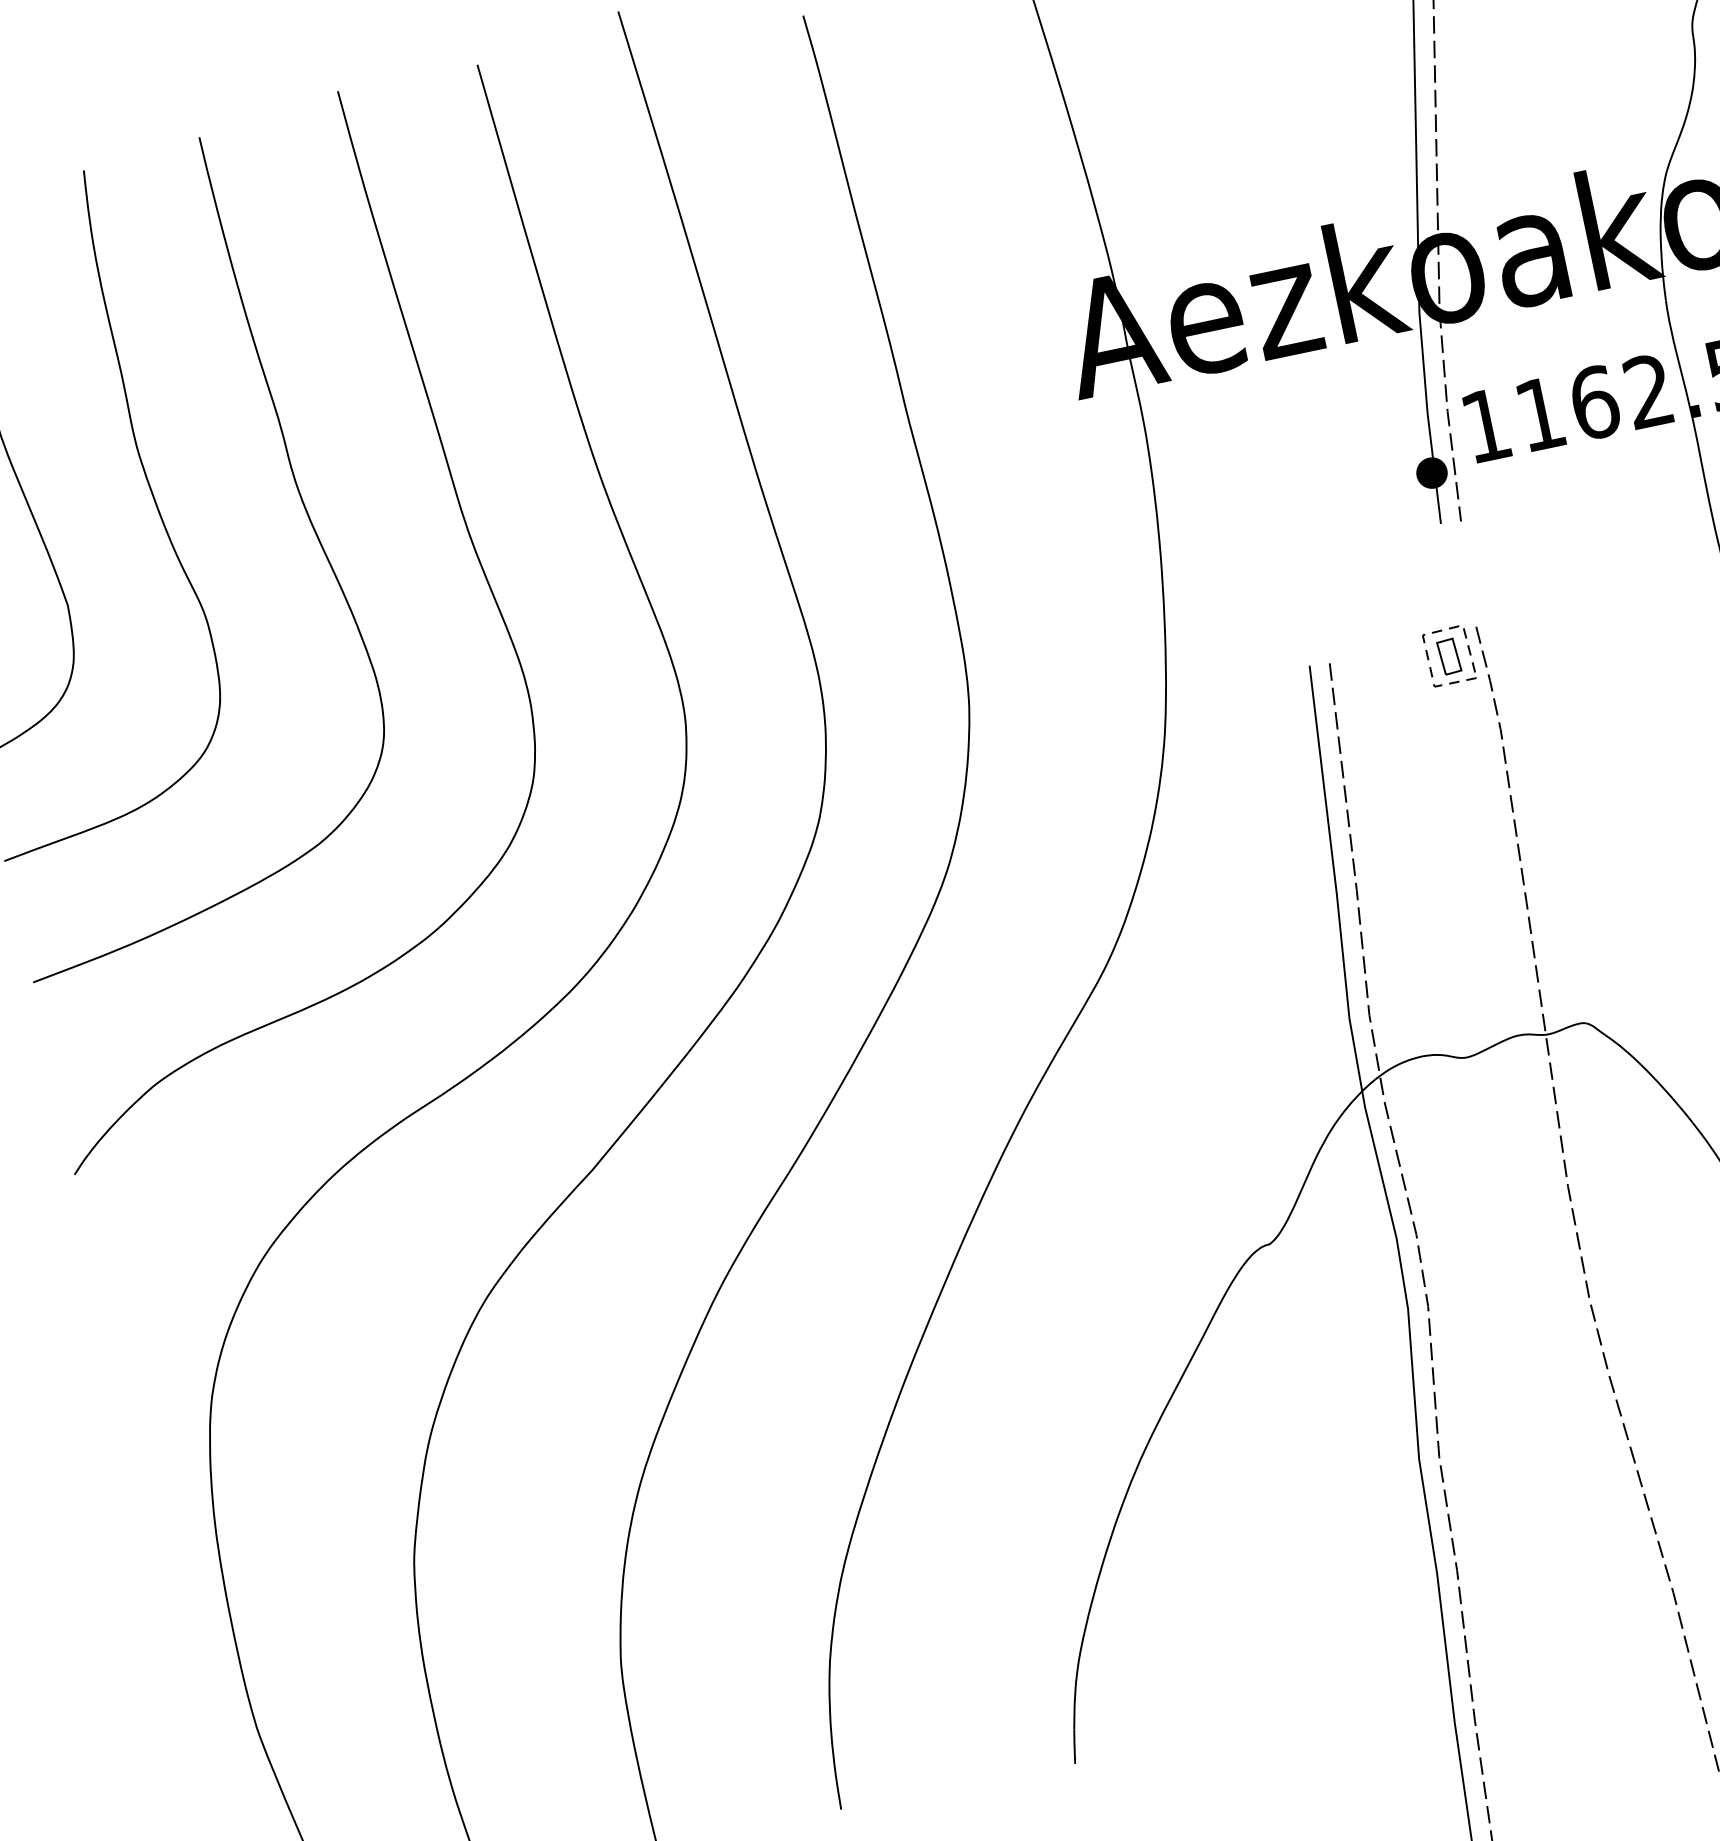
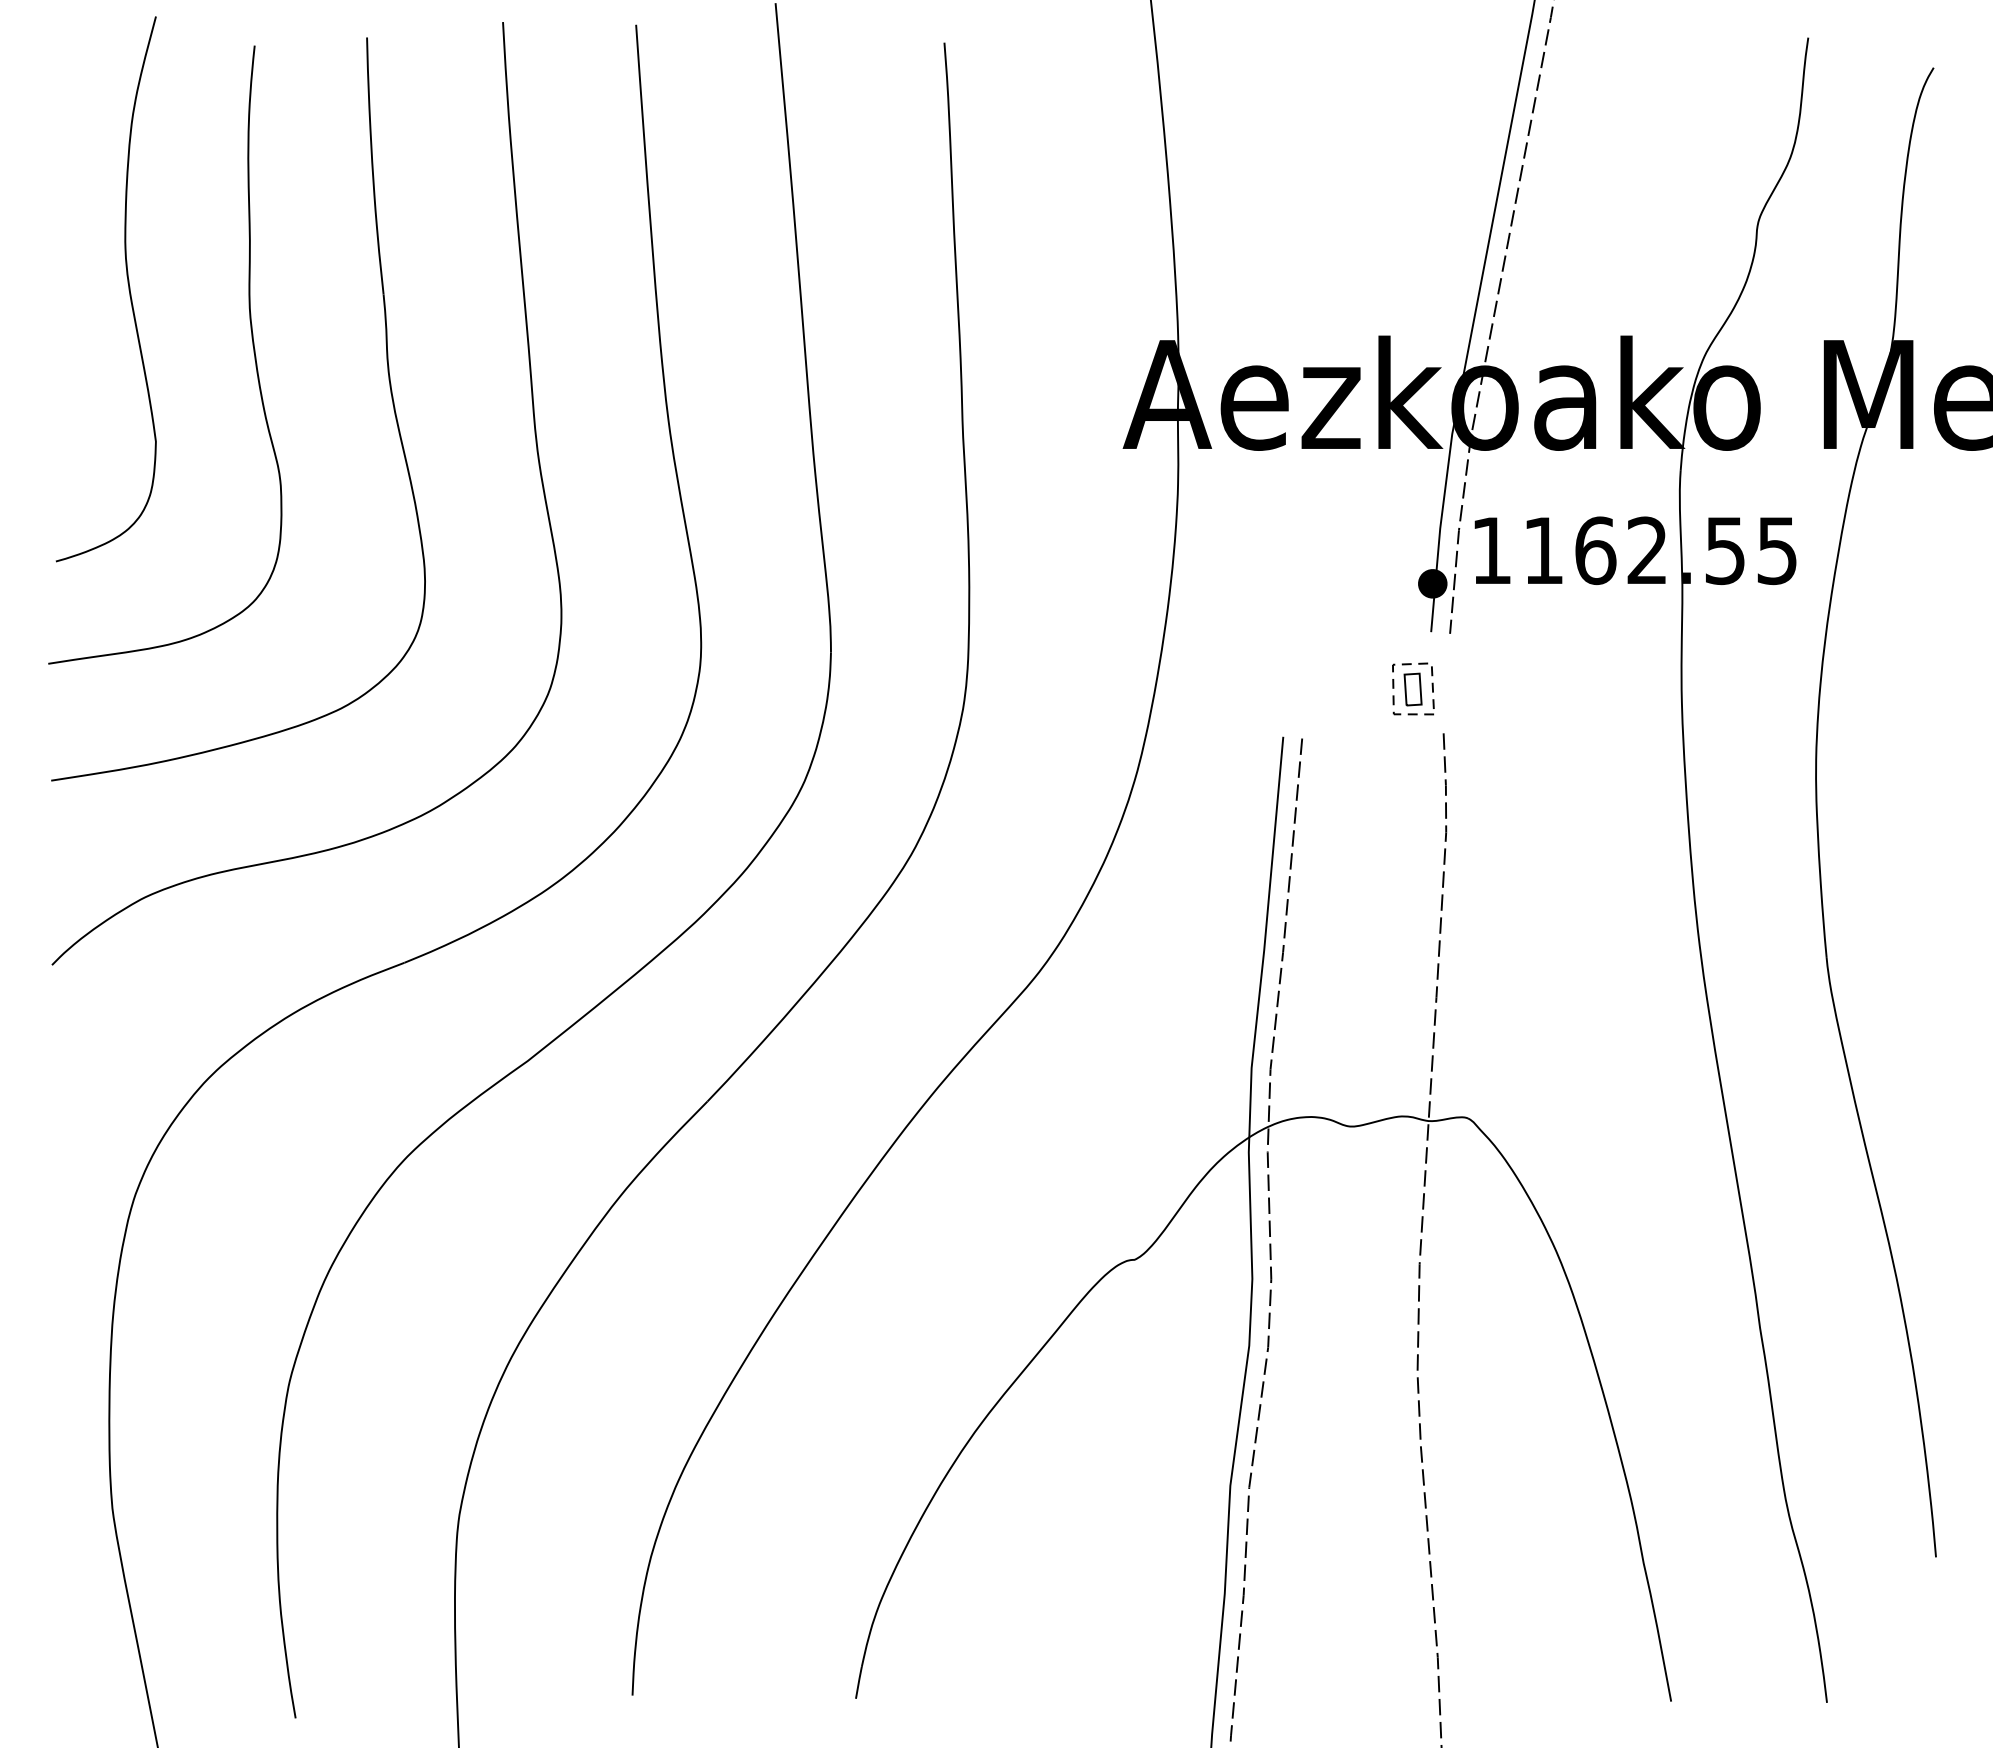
part: (1449, 655) -> (1413, 688), moved

